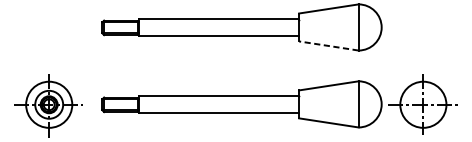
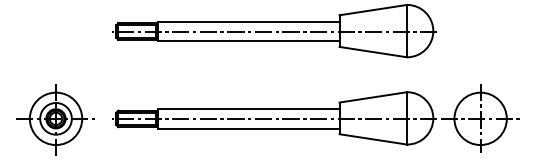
line: (241, 27) -> (274, 31), added
line: (328, 46) -> (372, 52), dashed -> solid
line: (241, 104) -> (274, 118), added

